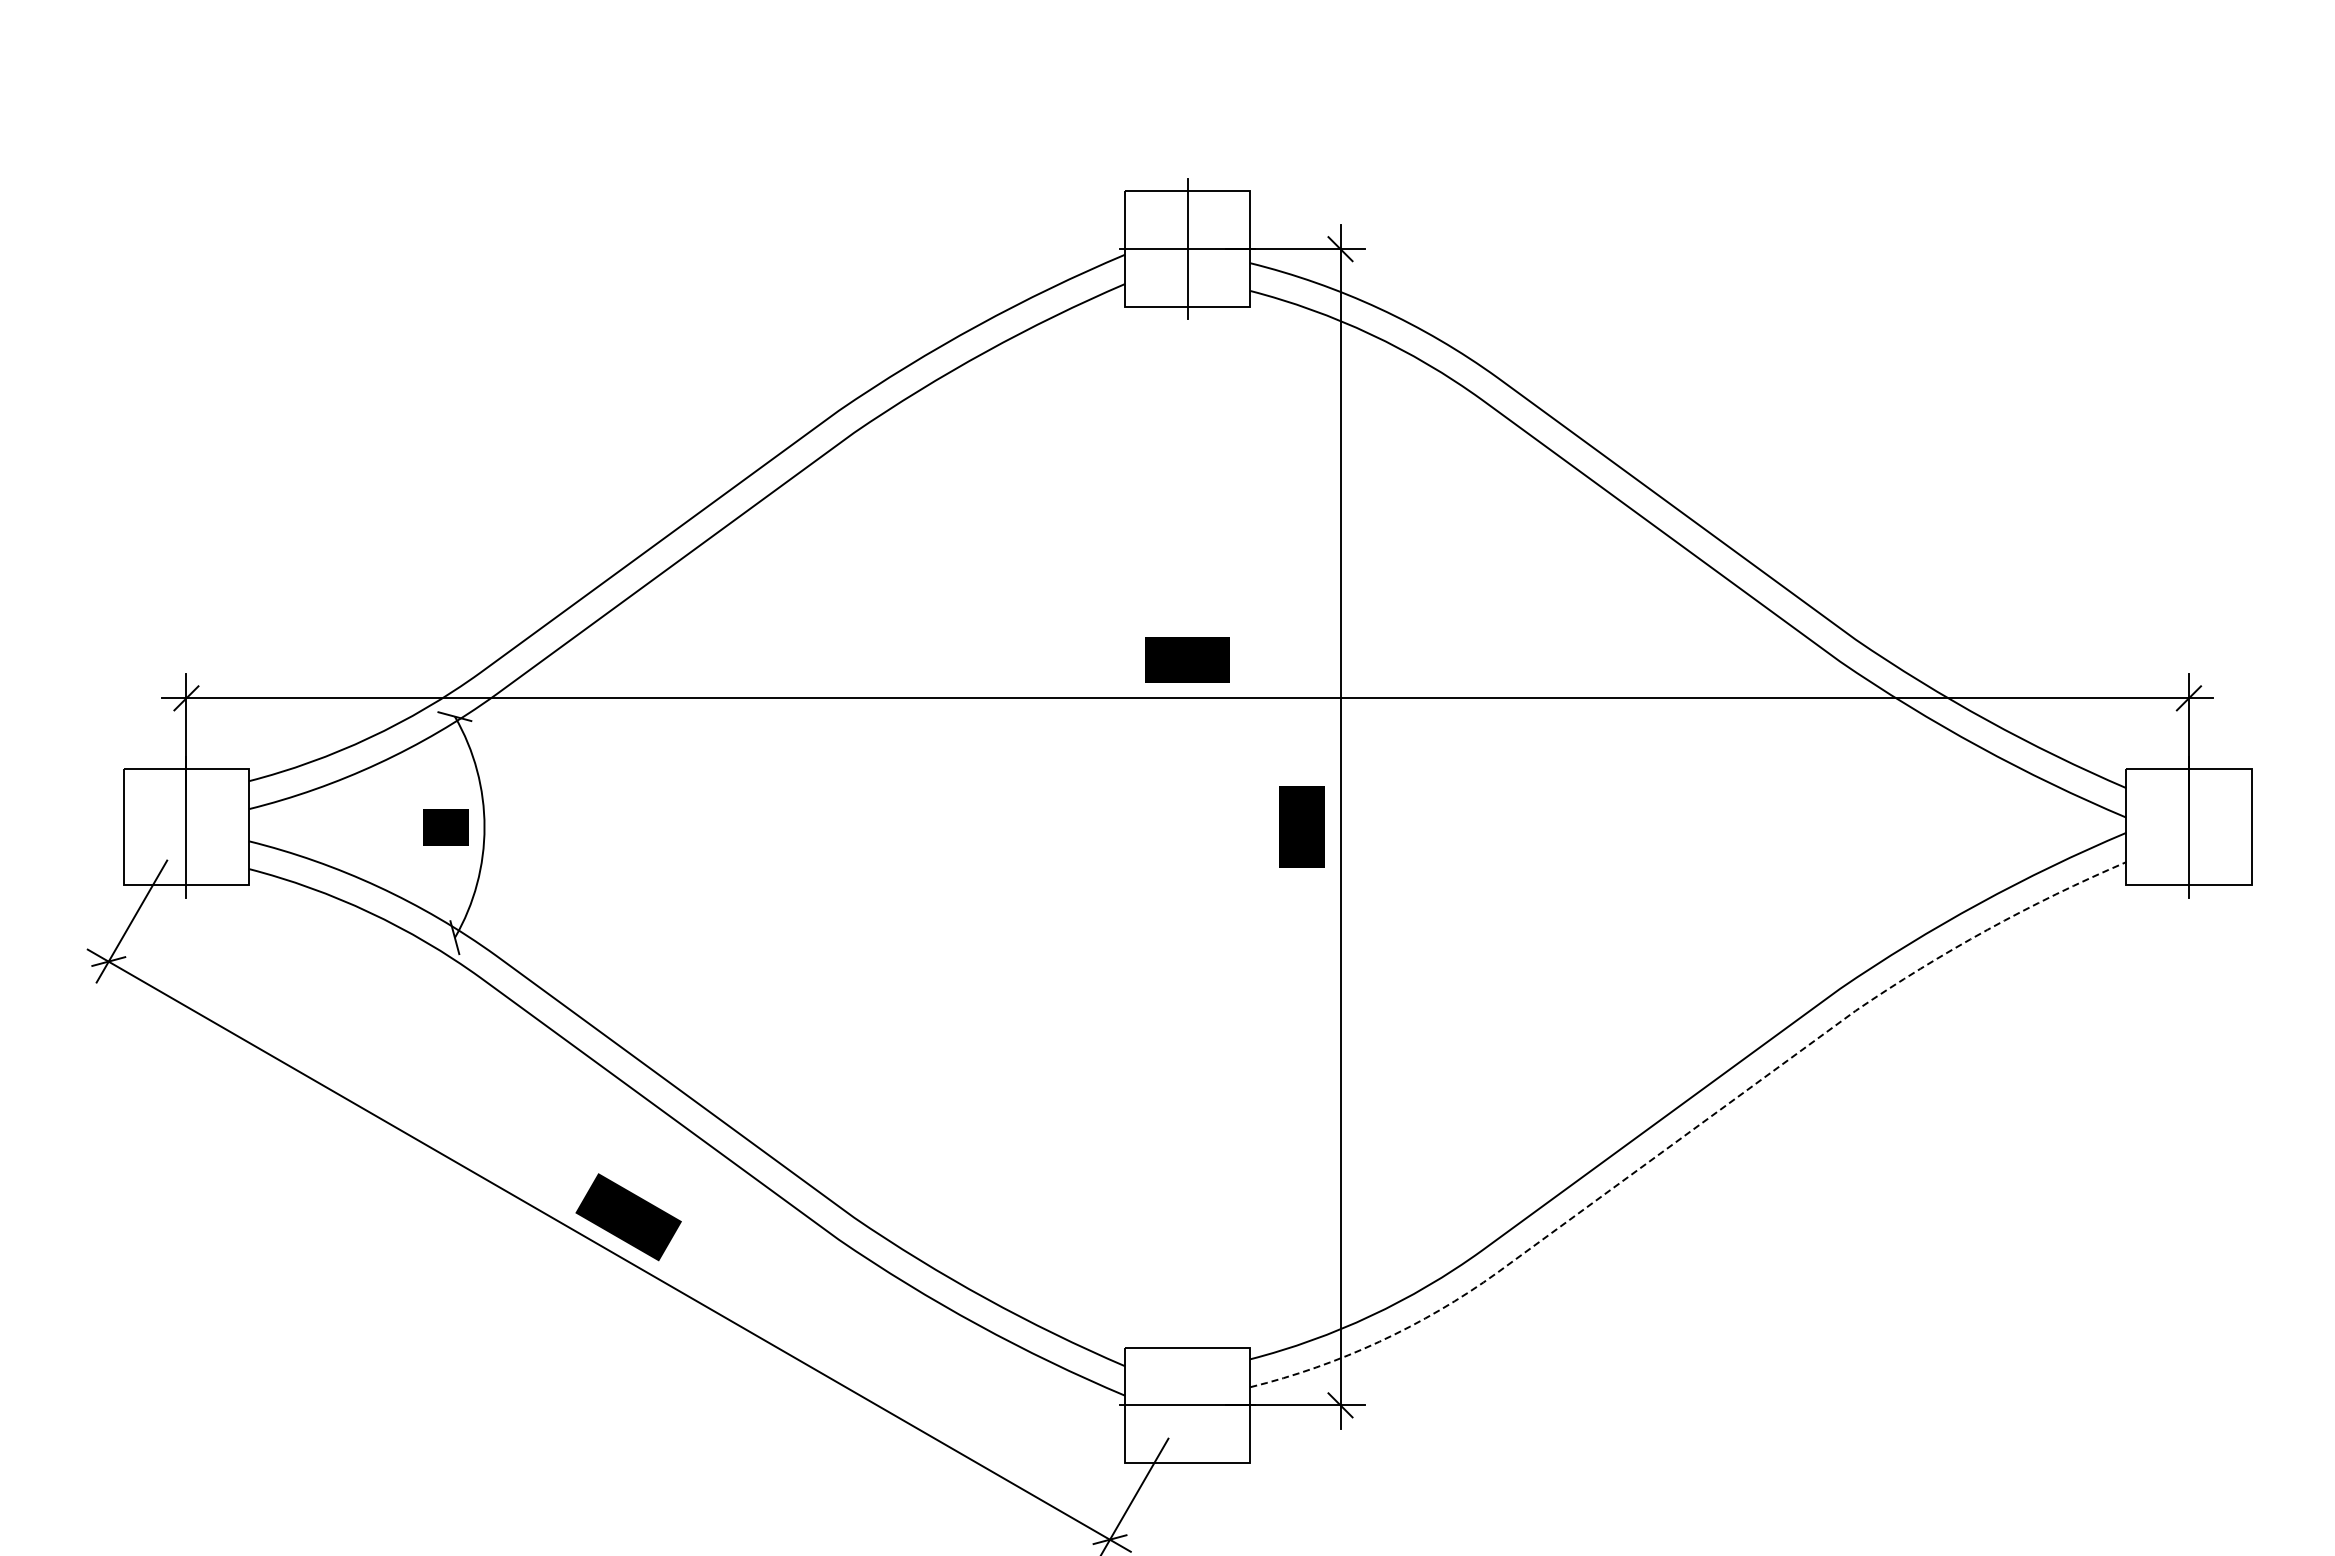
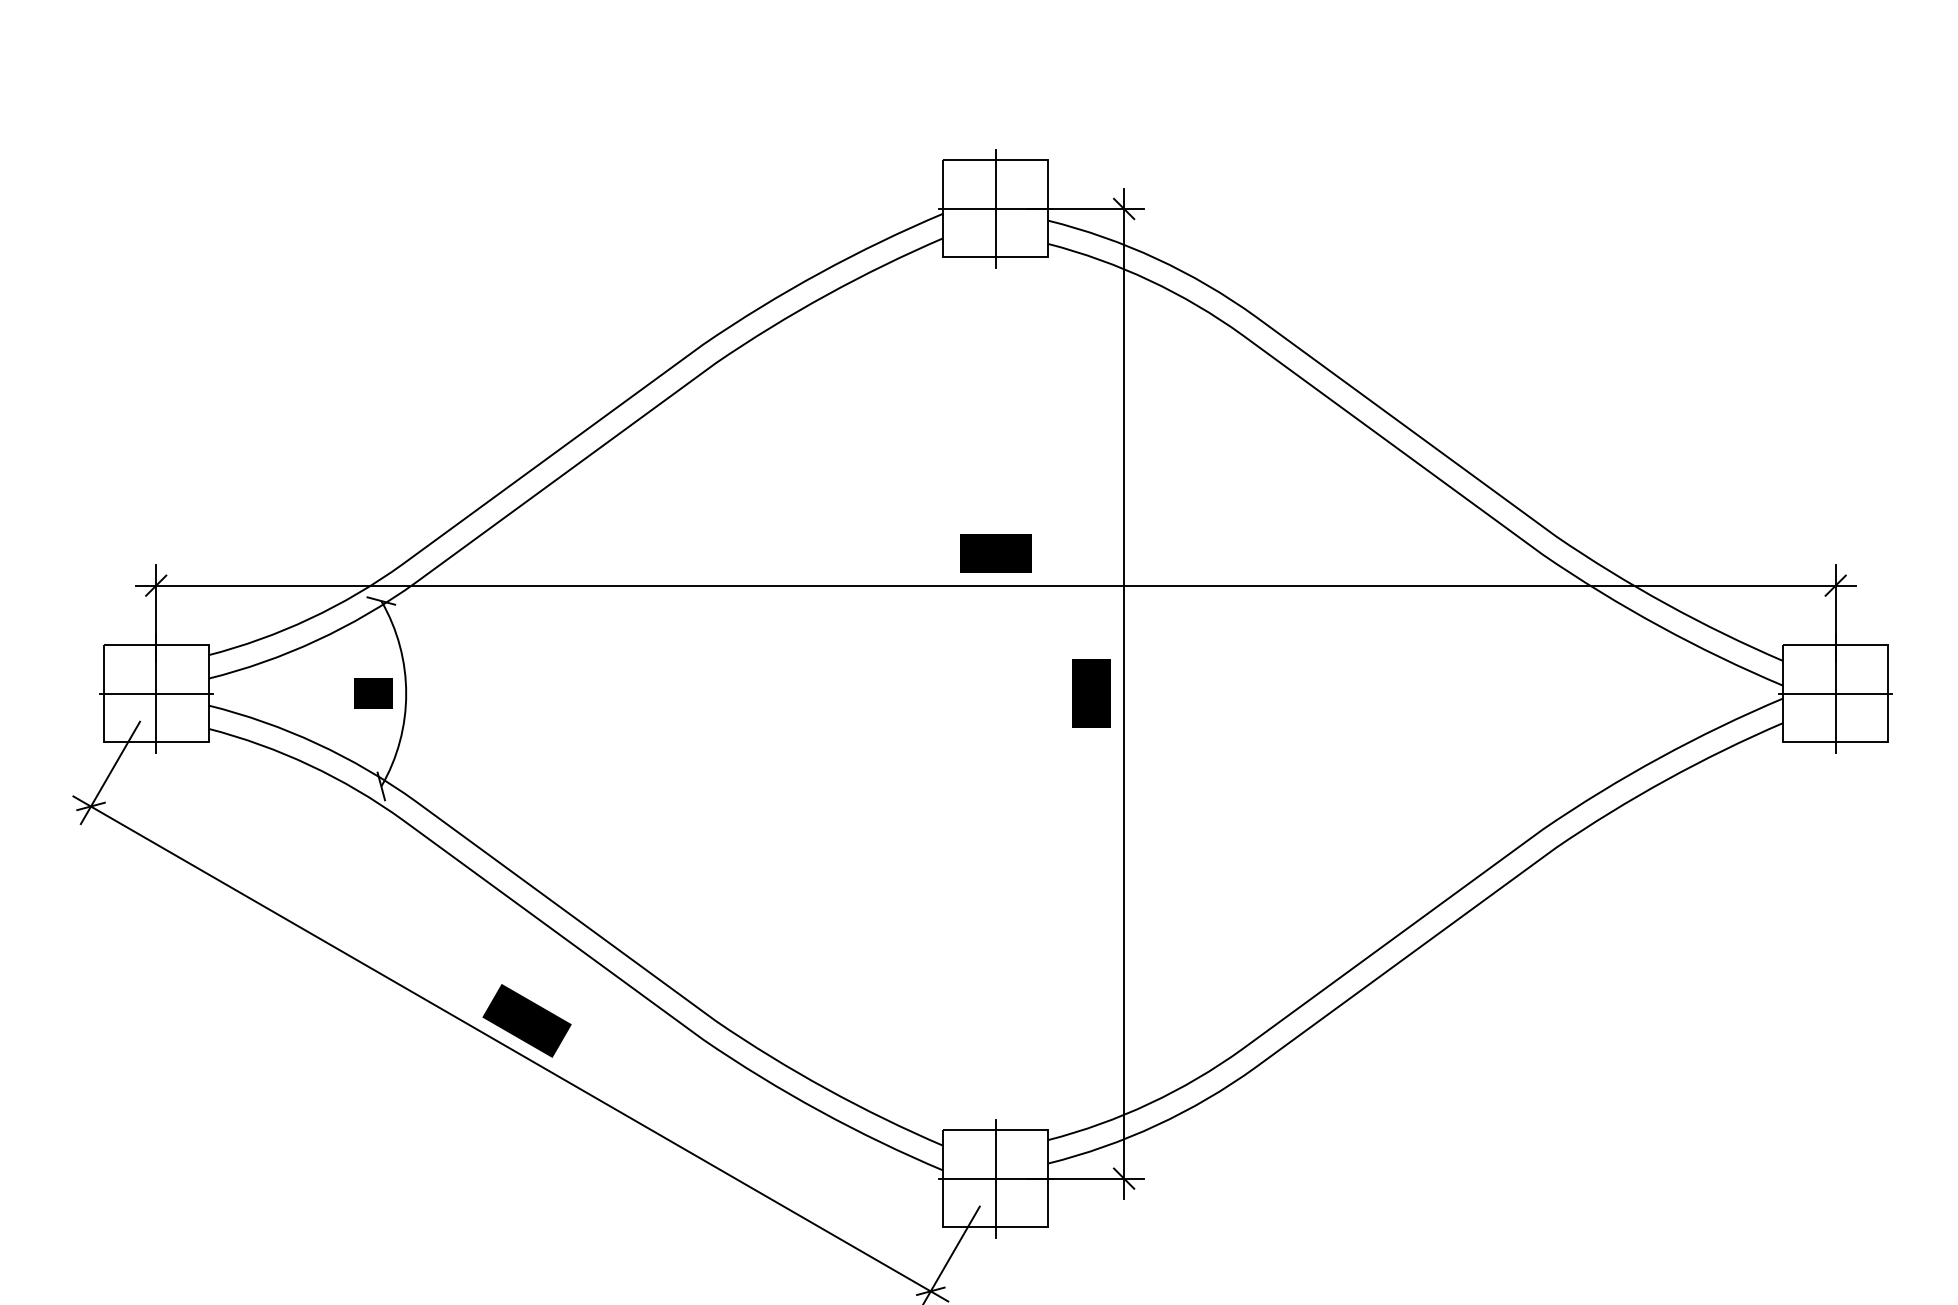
line: (186, 827) -> (156, 694), added
line: (2188, 827) -> (1835, 694), added
line: (1689, 1132) -> (1416, 949), dashed -> solid
line: (1187, 1405) -> (995, 1178), added

